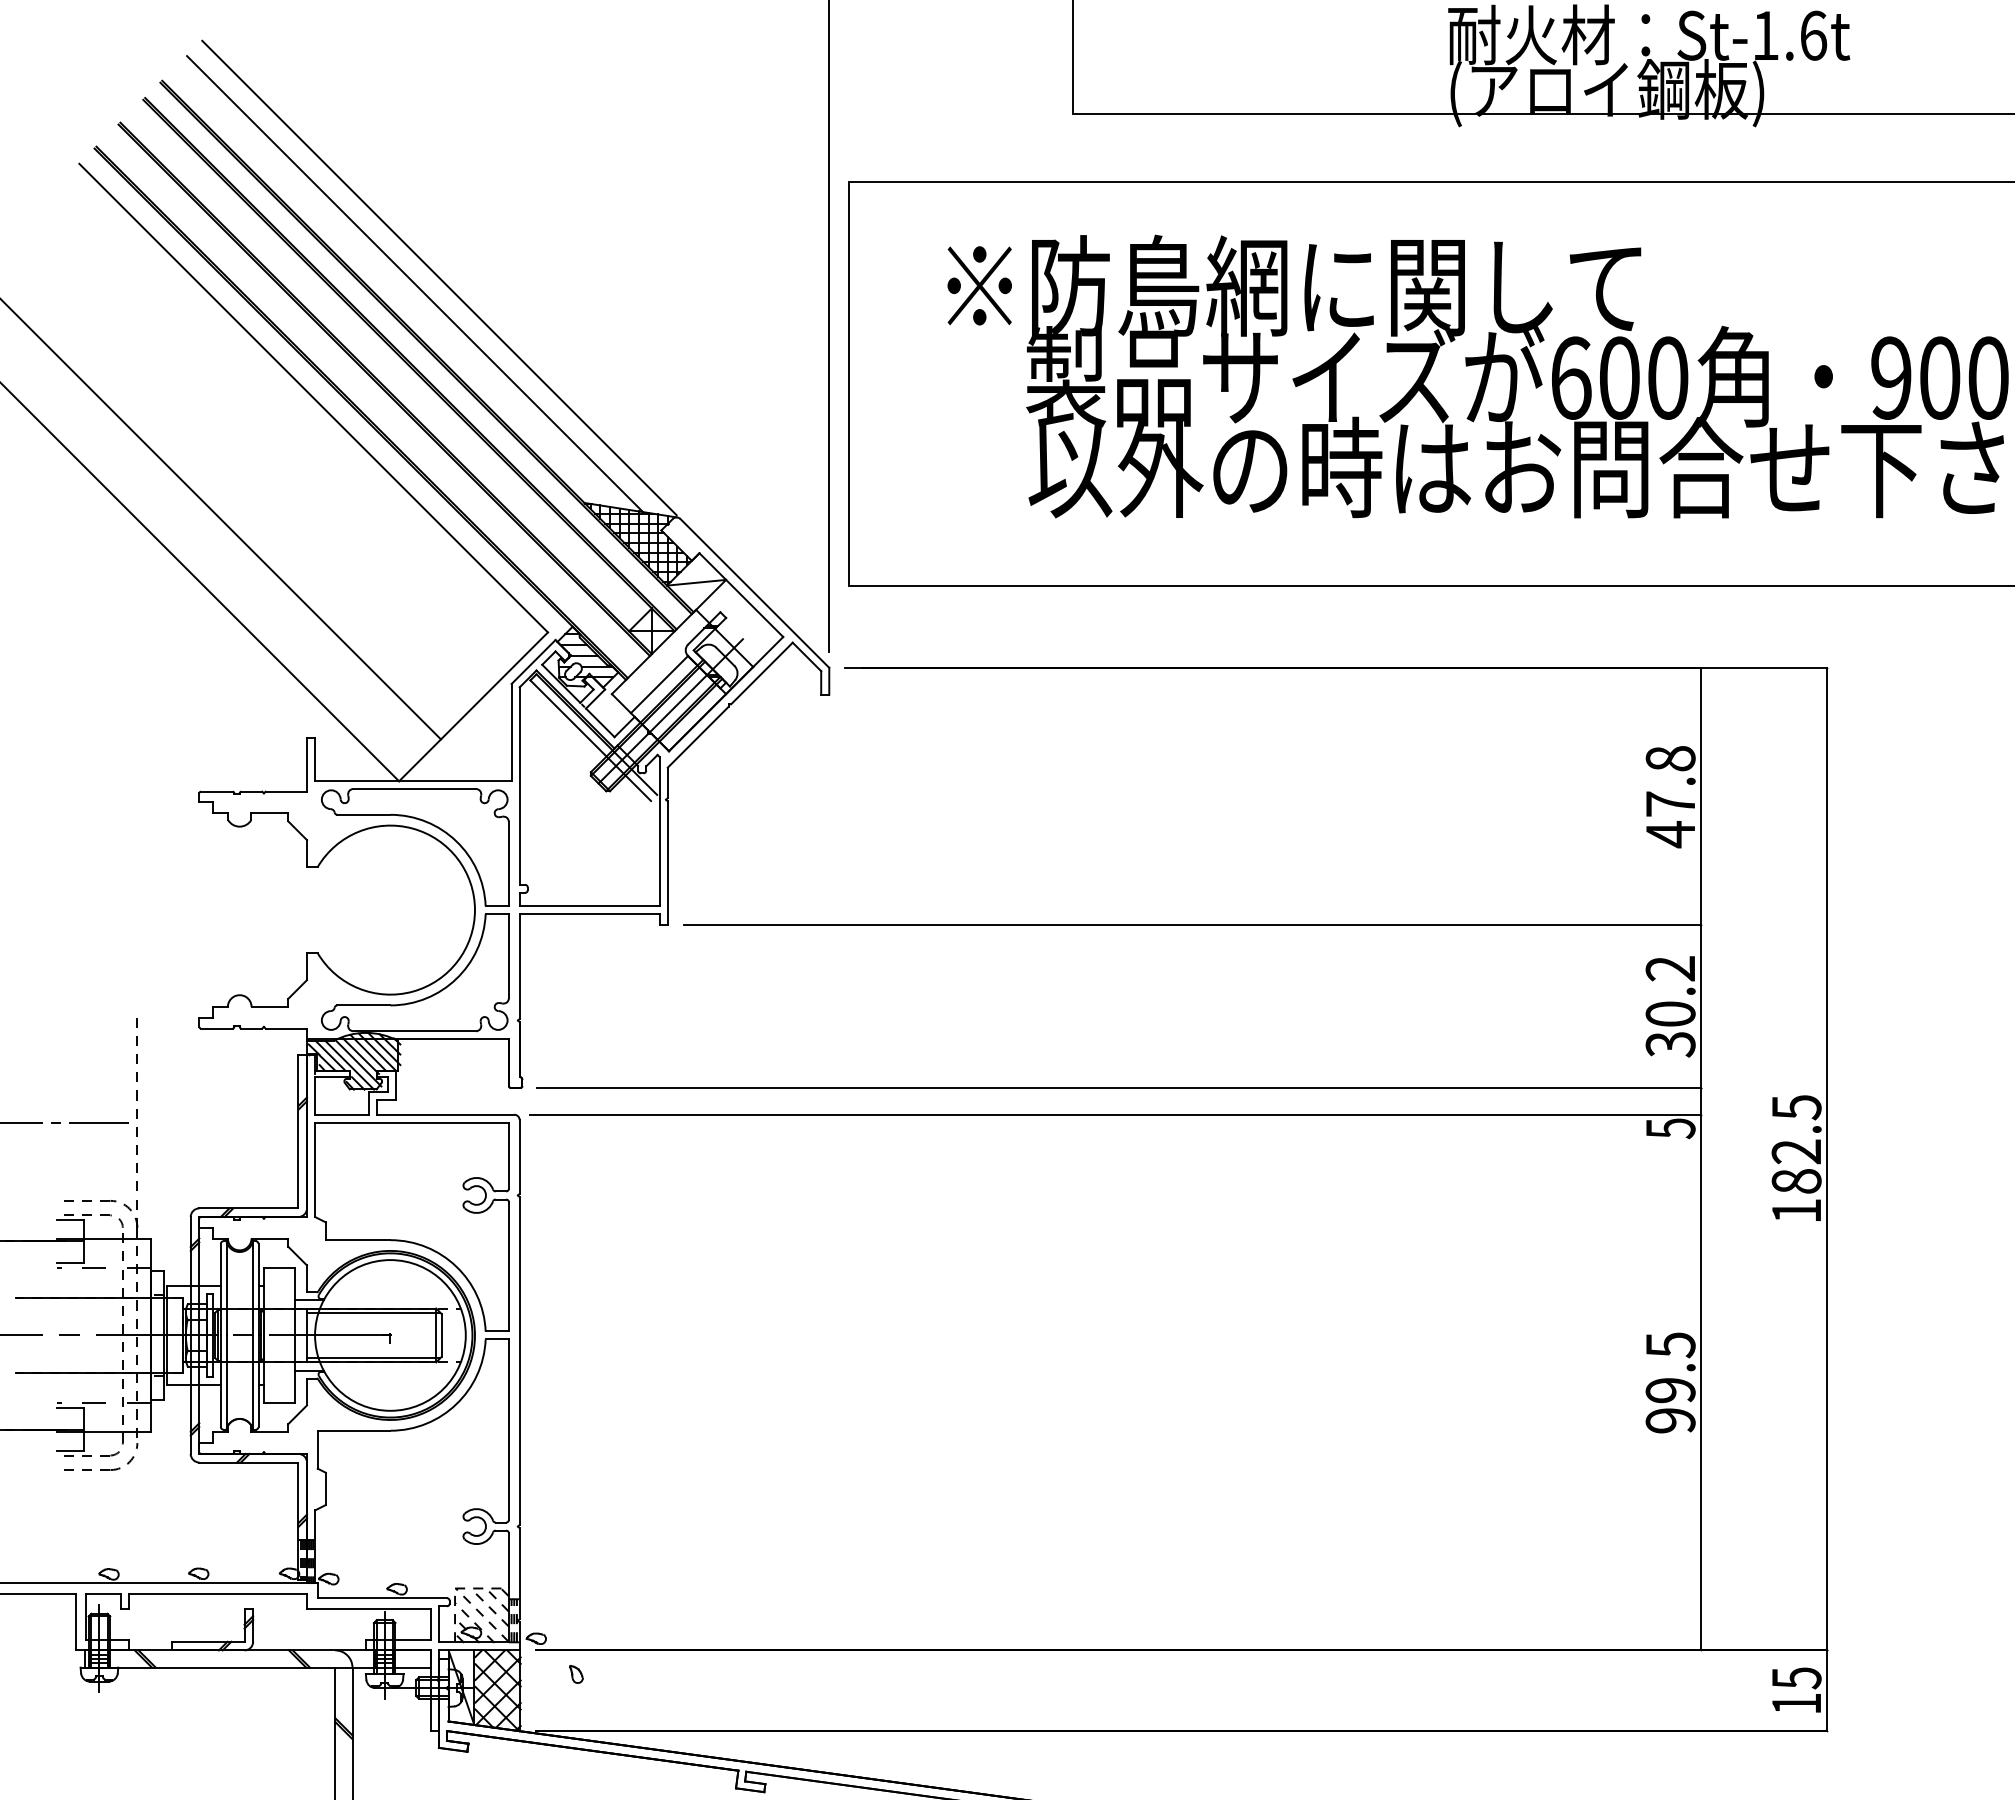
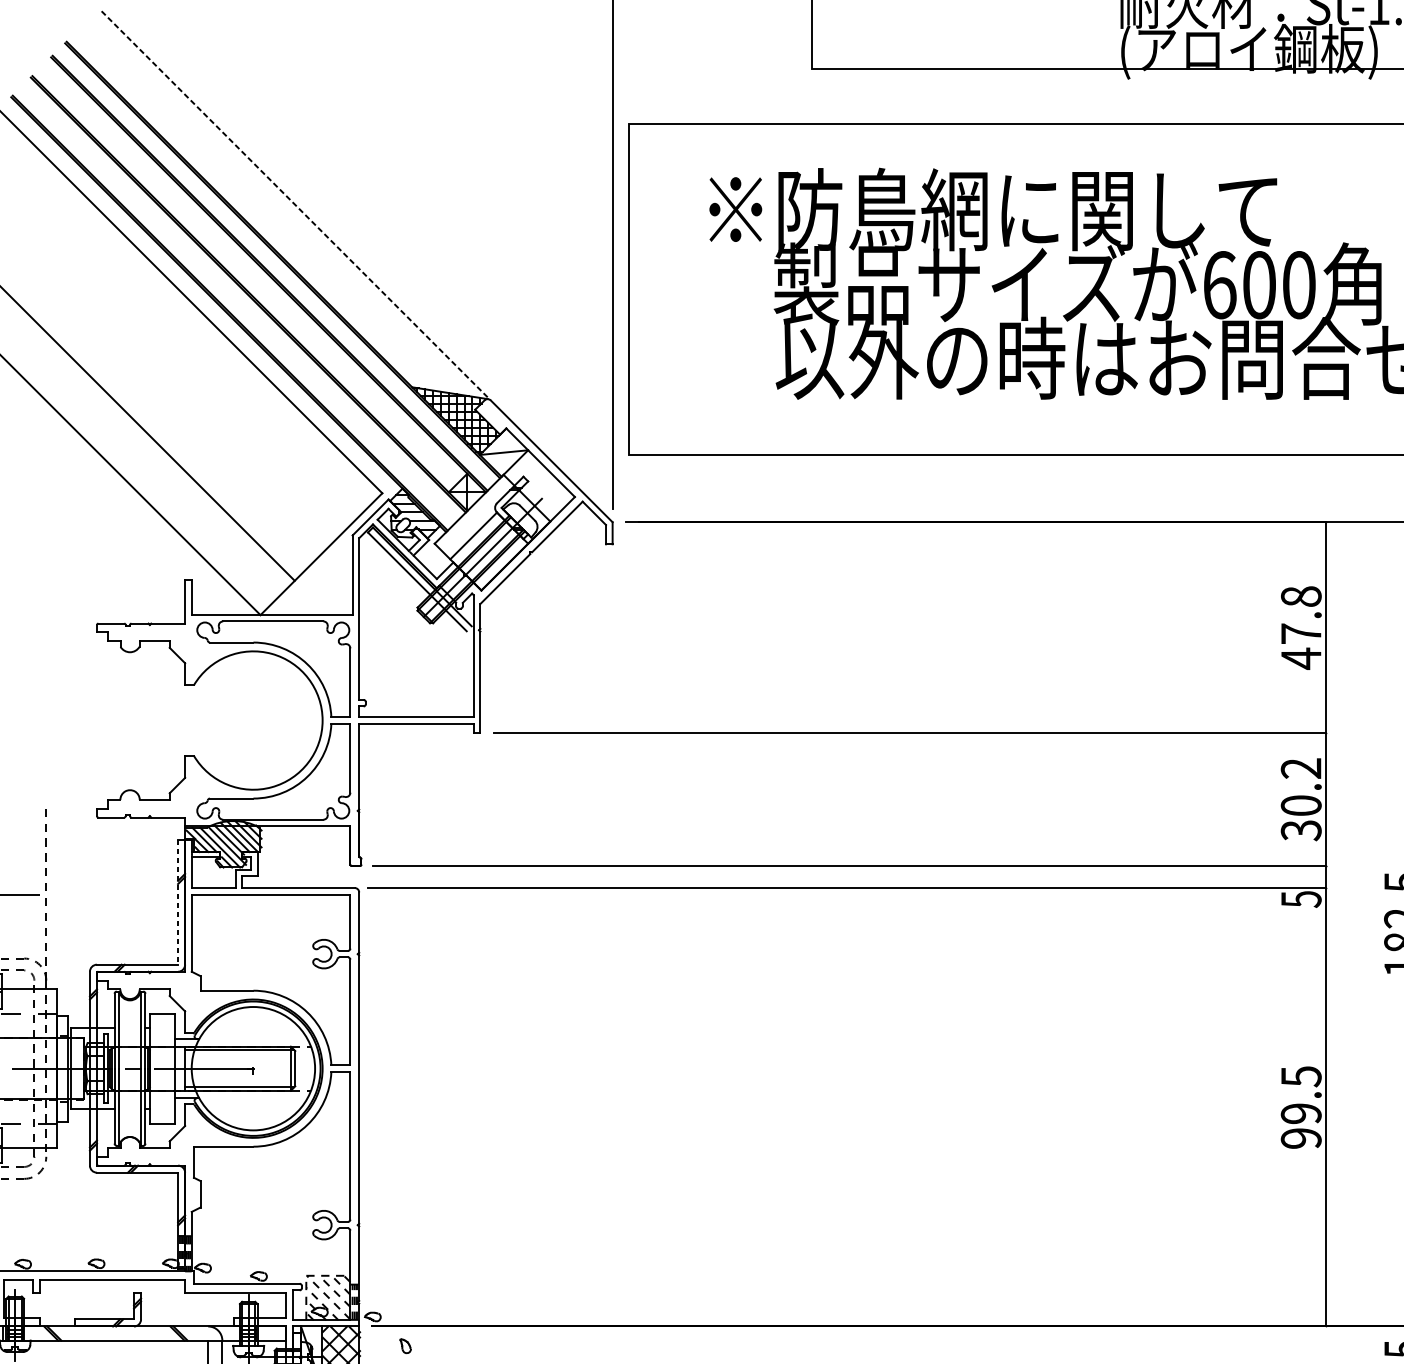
line: (439, 277) -> (293, 202), solid -> dashed
line: (415, 284) -> (273, 208), removed
line: (298, 1132) -> (178, 902), solid -> dashed

